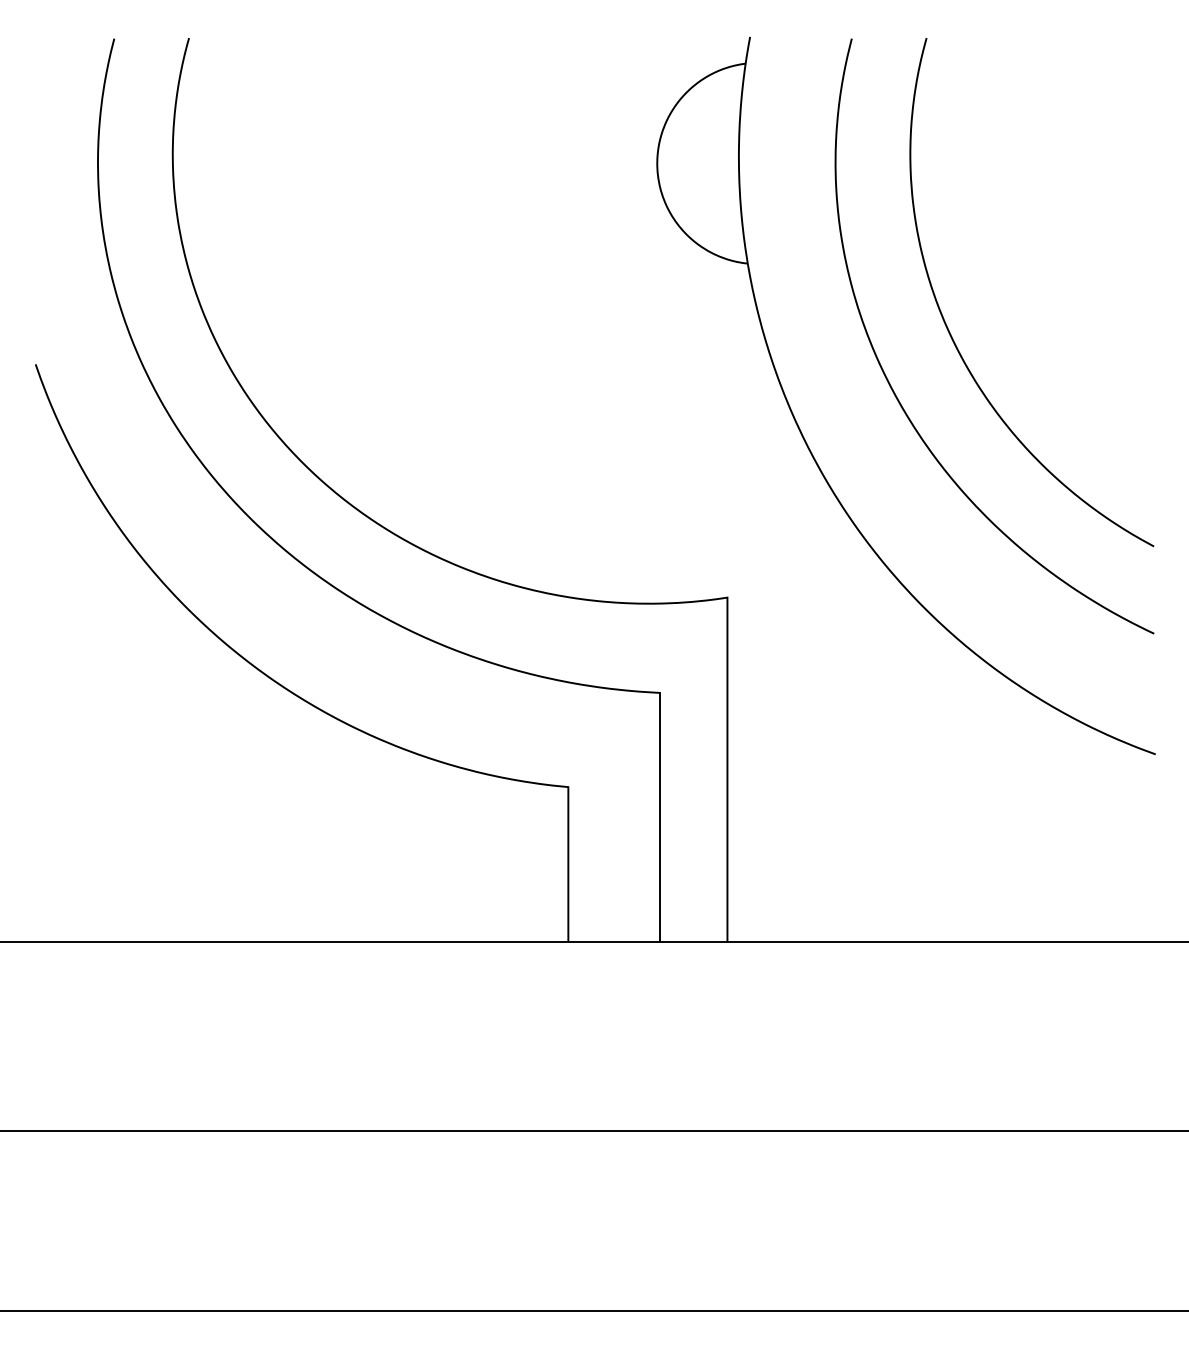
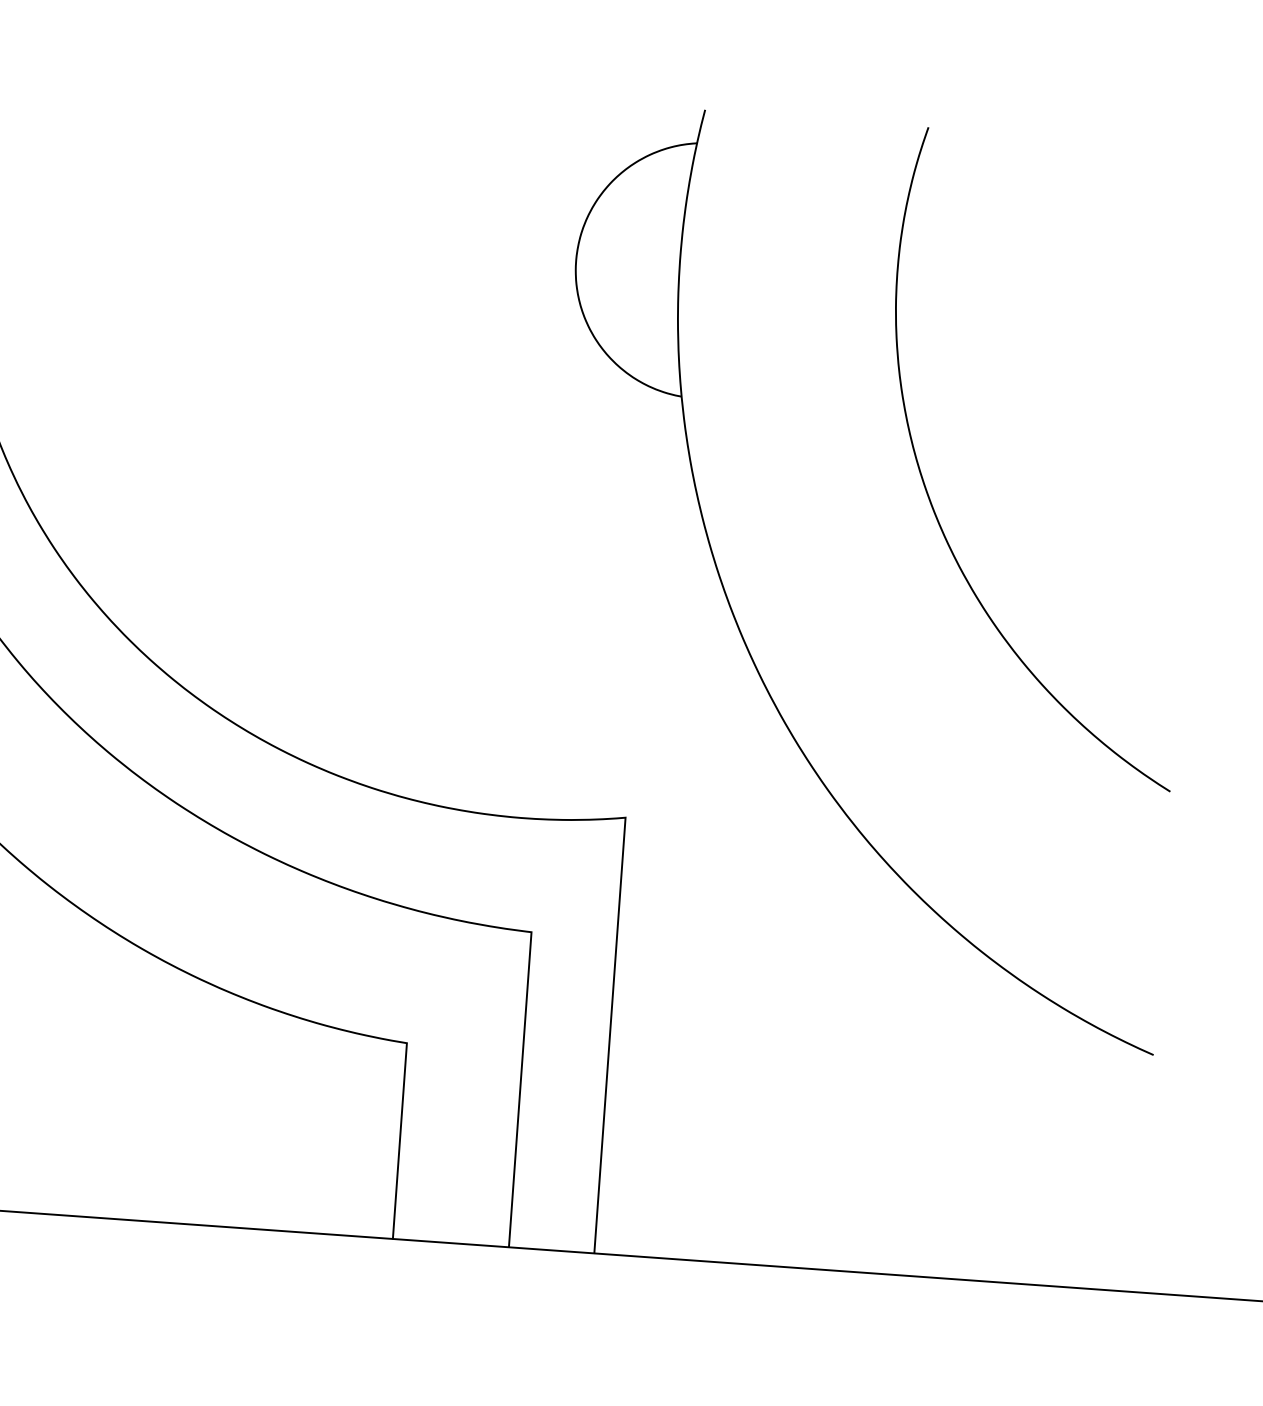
curve: (892, 387) -> (853, 566), removed

